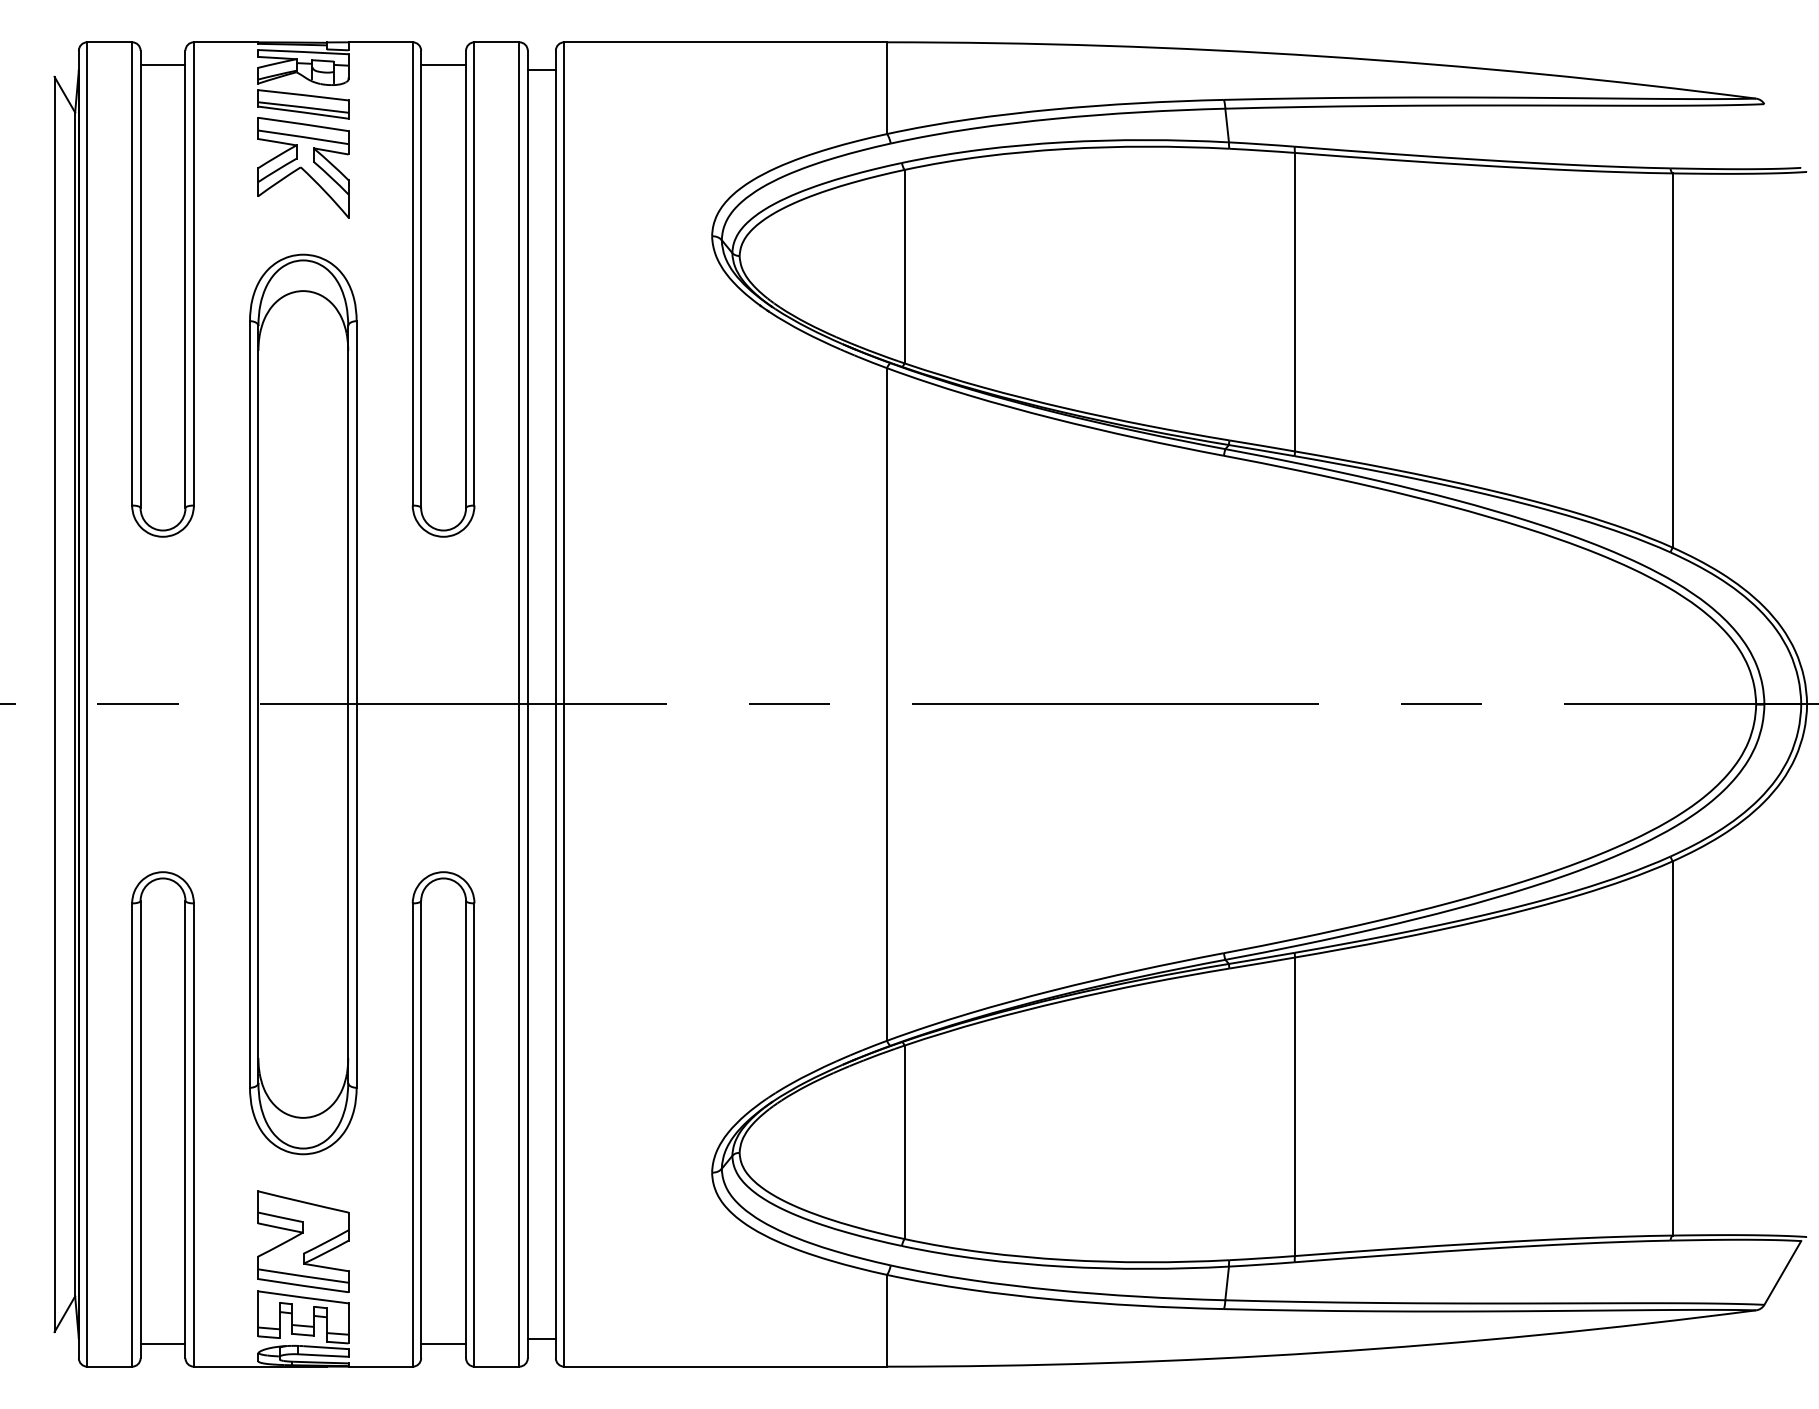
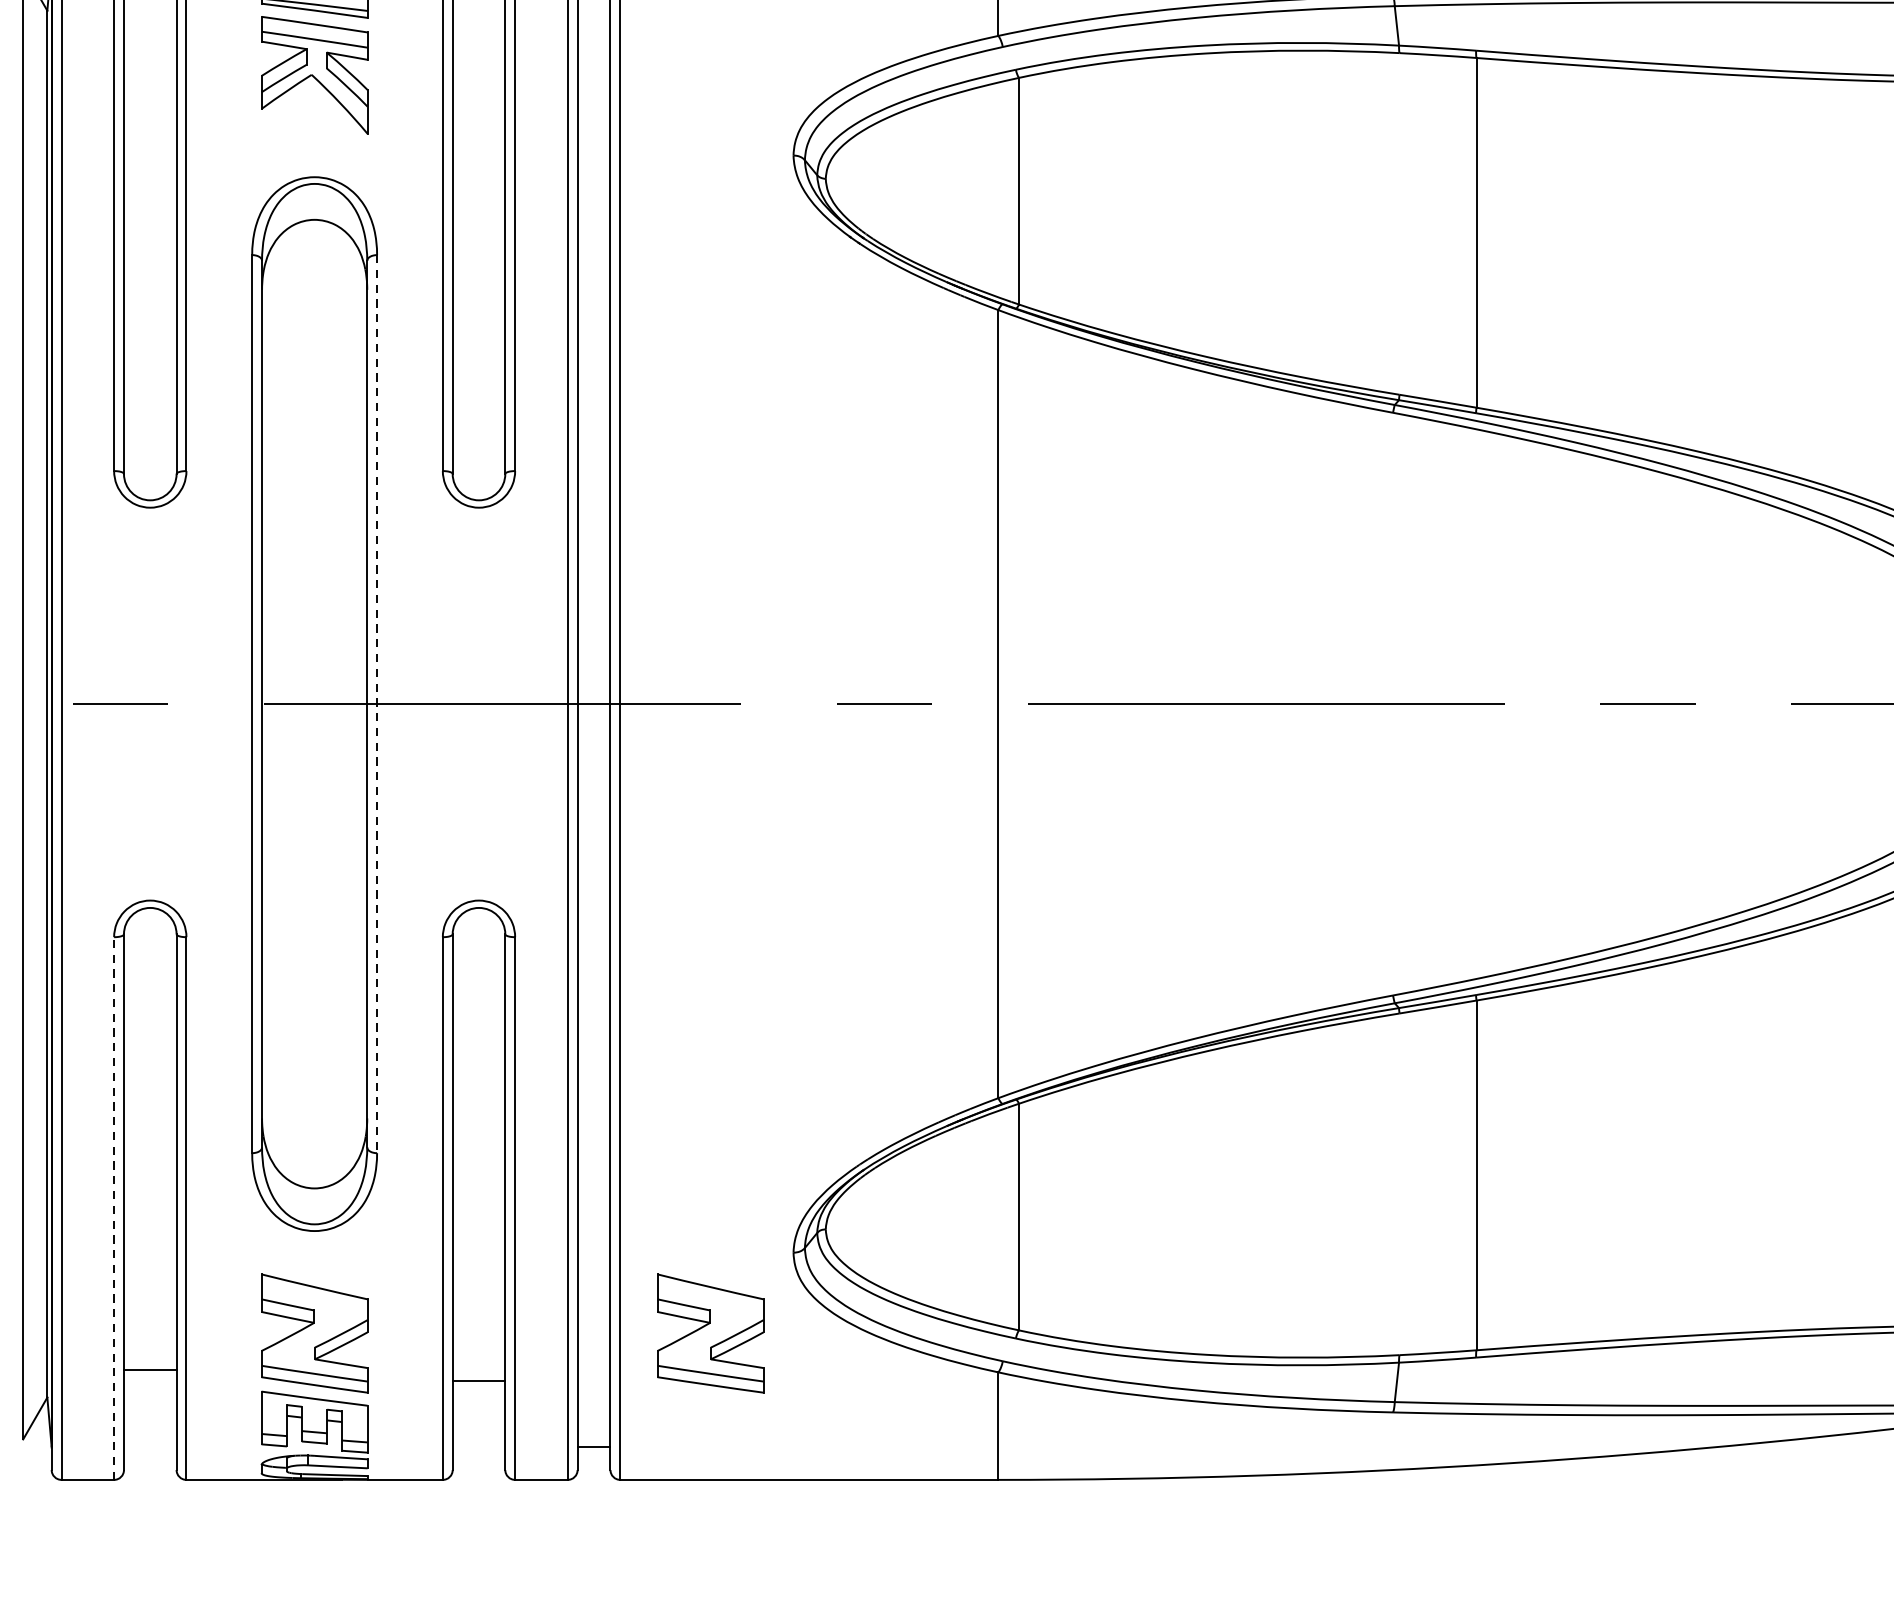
line: (356, 704) -> (376, 704), solid -> dashed
line: (132, 1135) -> (114, 1209), solid -> dashed
part: (641, 1241) -> (710, 1333), added
line: (162, 1344) -> (149, 1370), moved
line: (443, 1344) -> (478, 1381), moved

